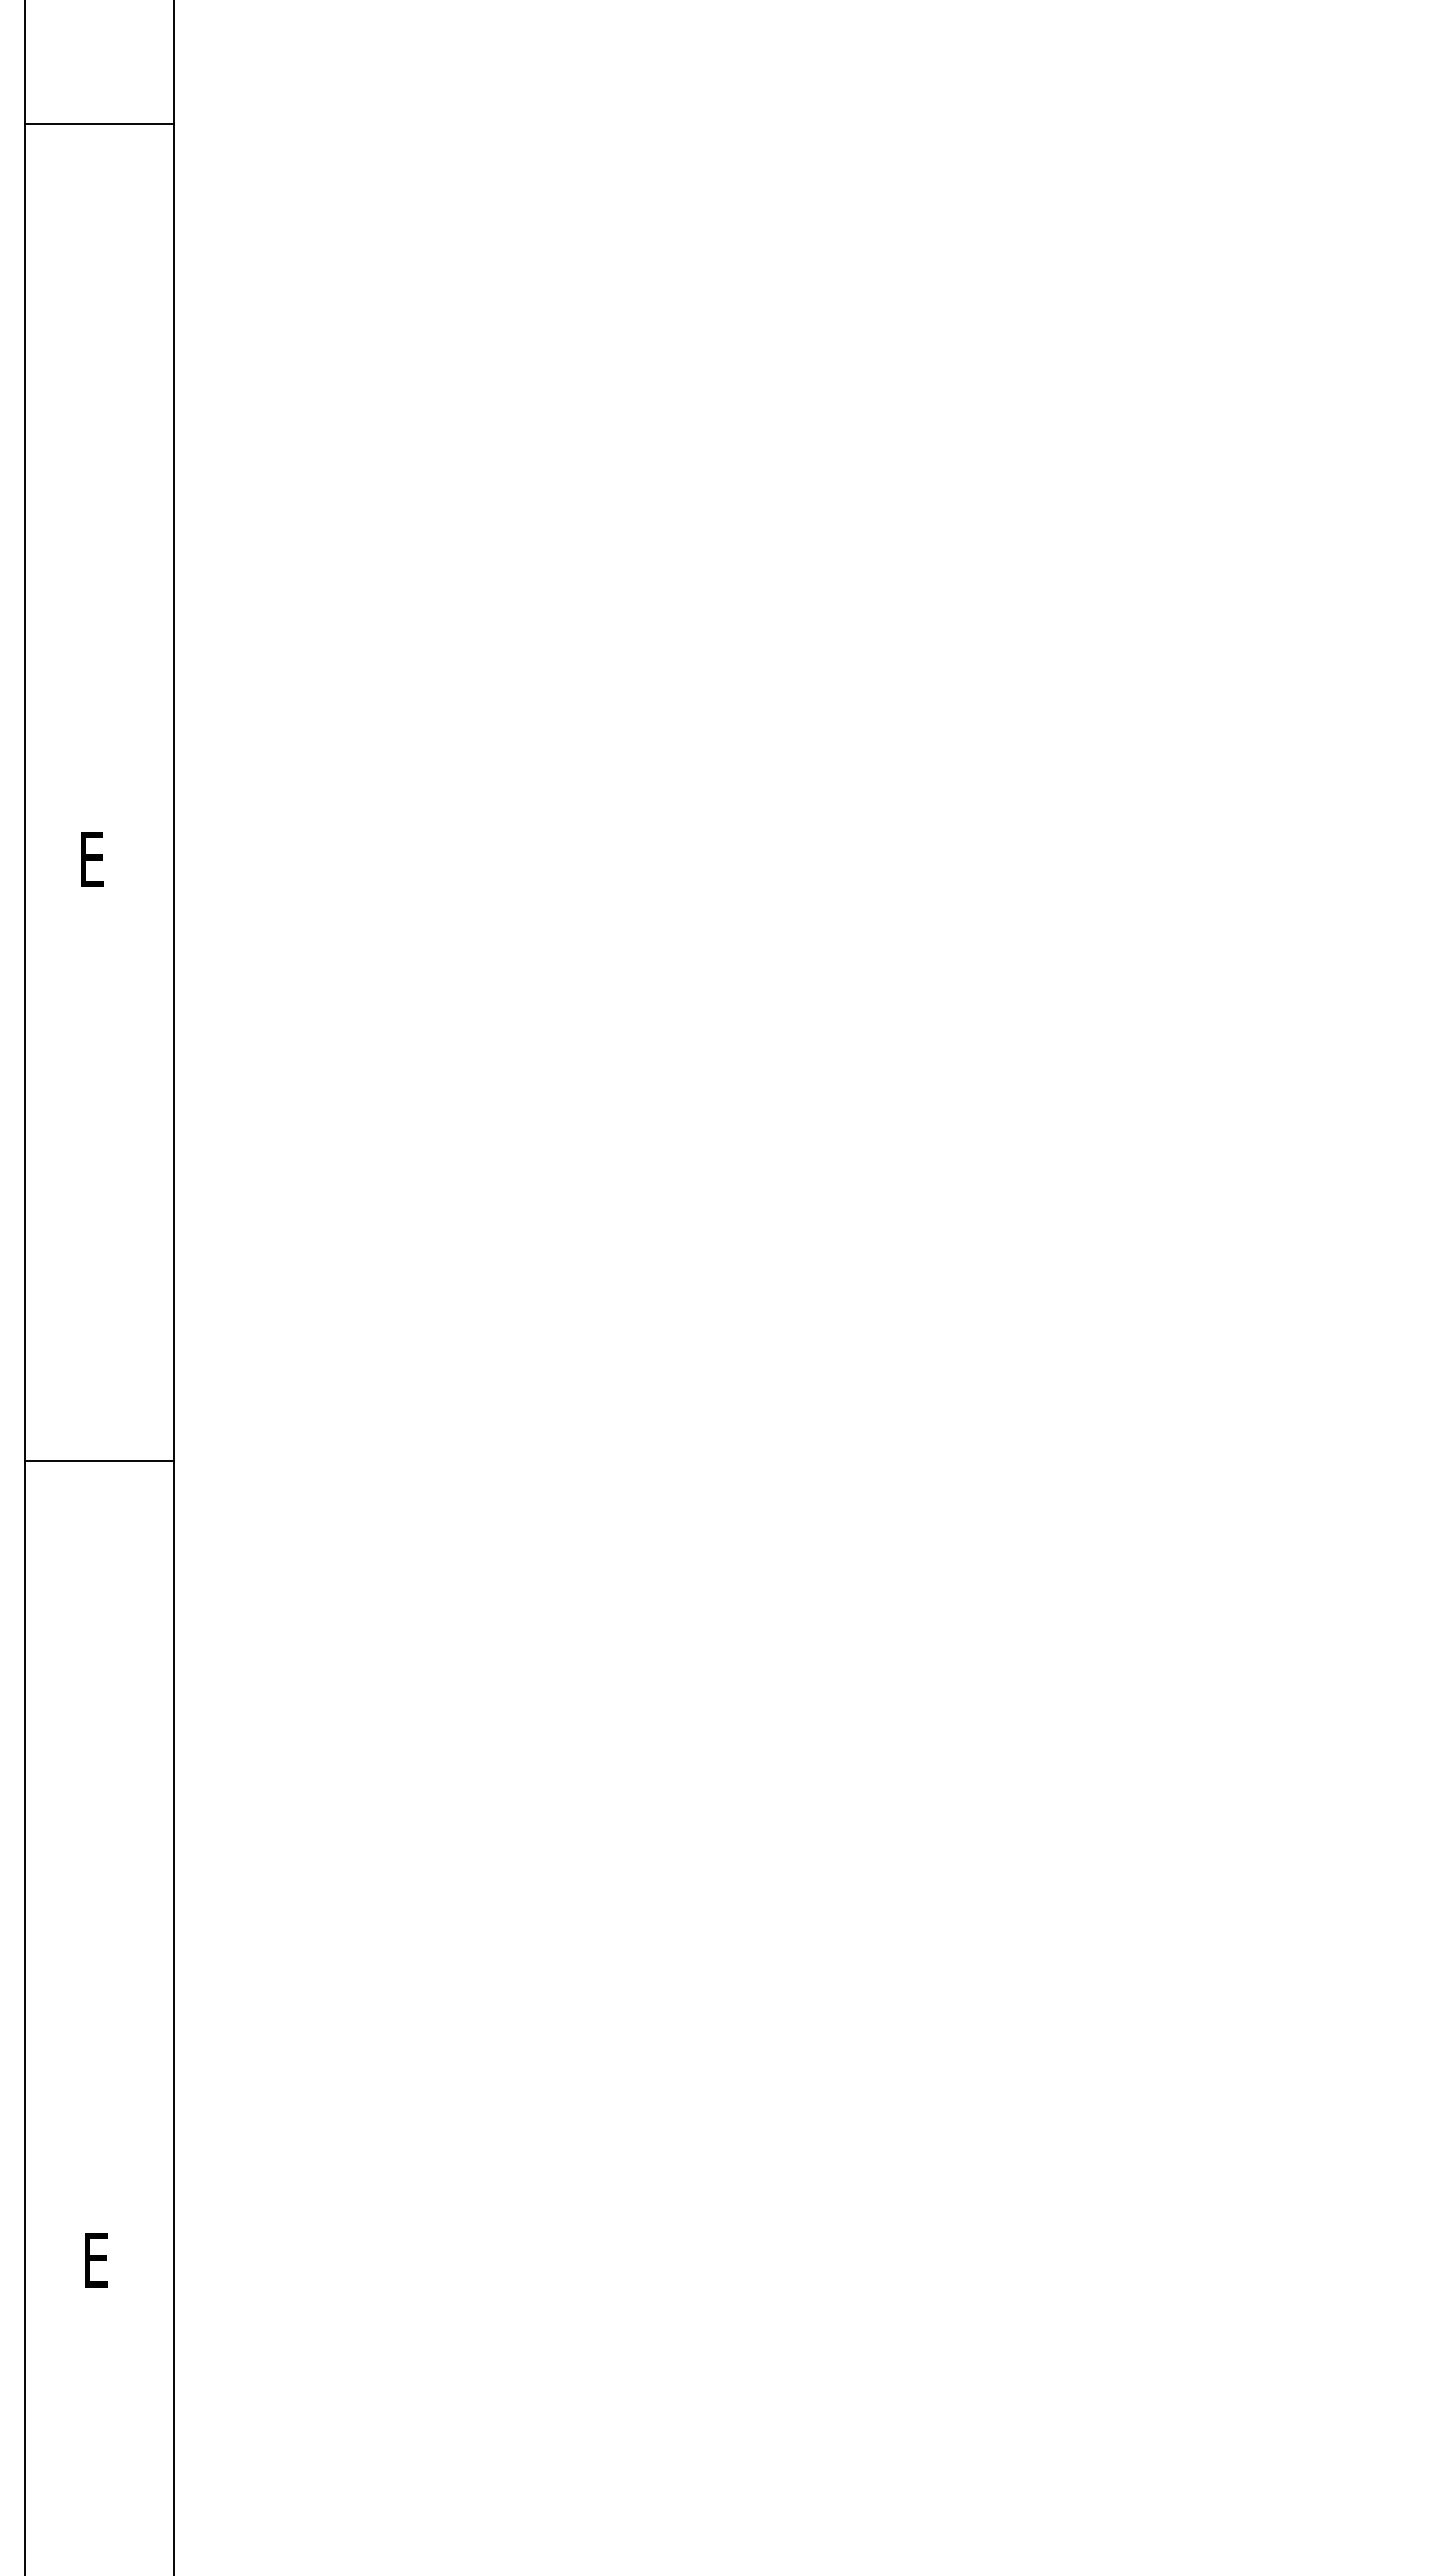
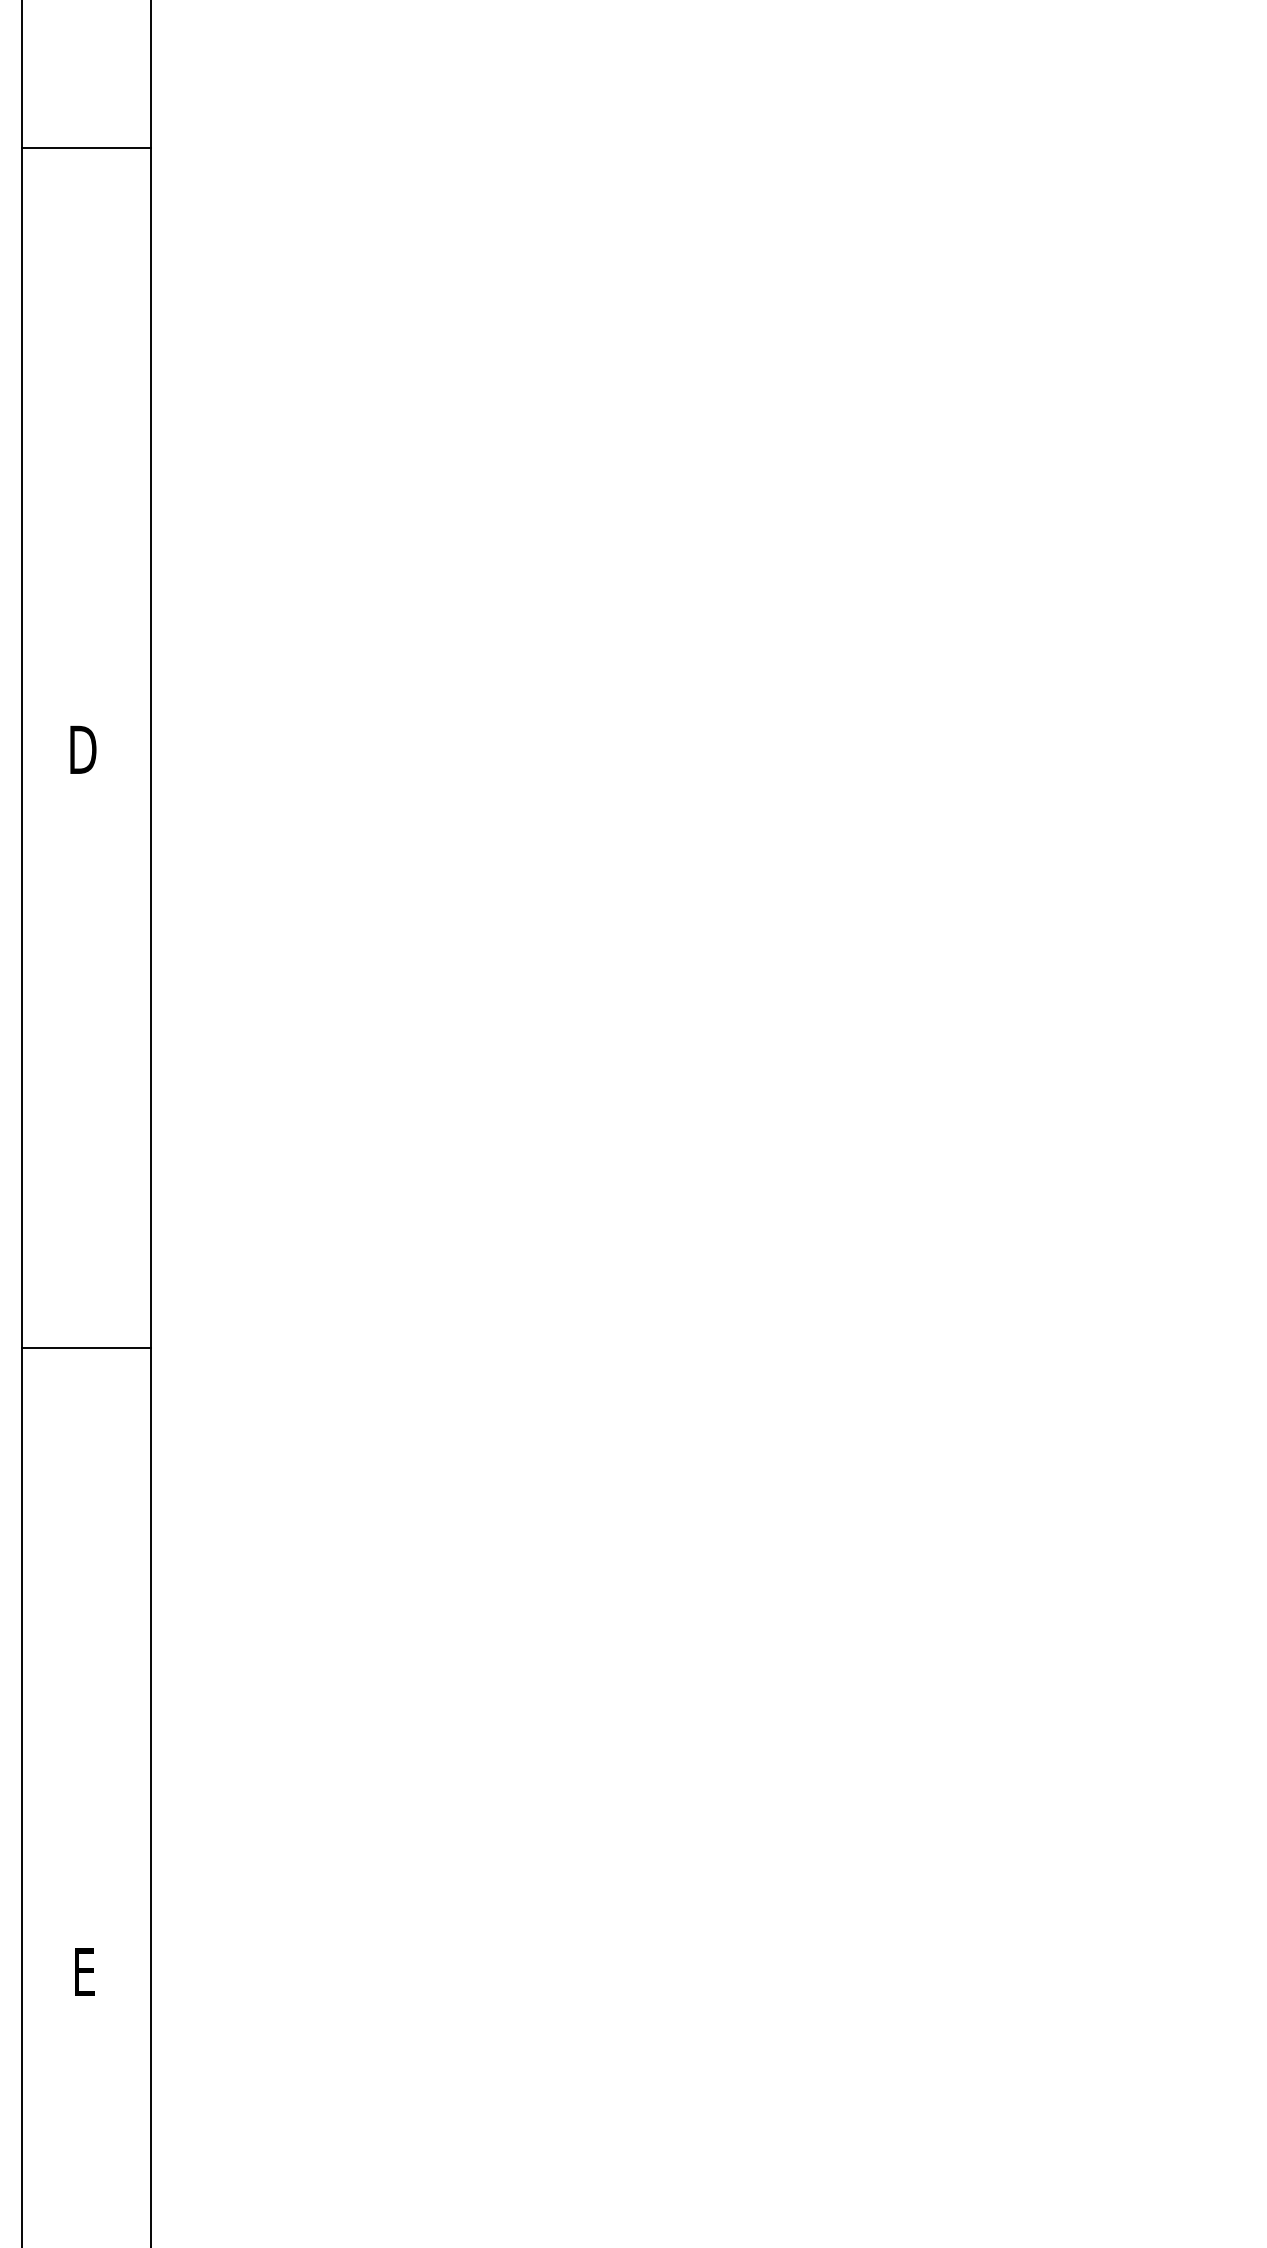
line: (98, 123) -> (85, 147), moved
text: (95, 858) -> (83, 749), E -> D
line: (98, 1460) -> (85, 1347), moved

